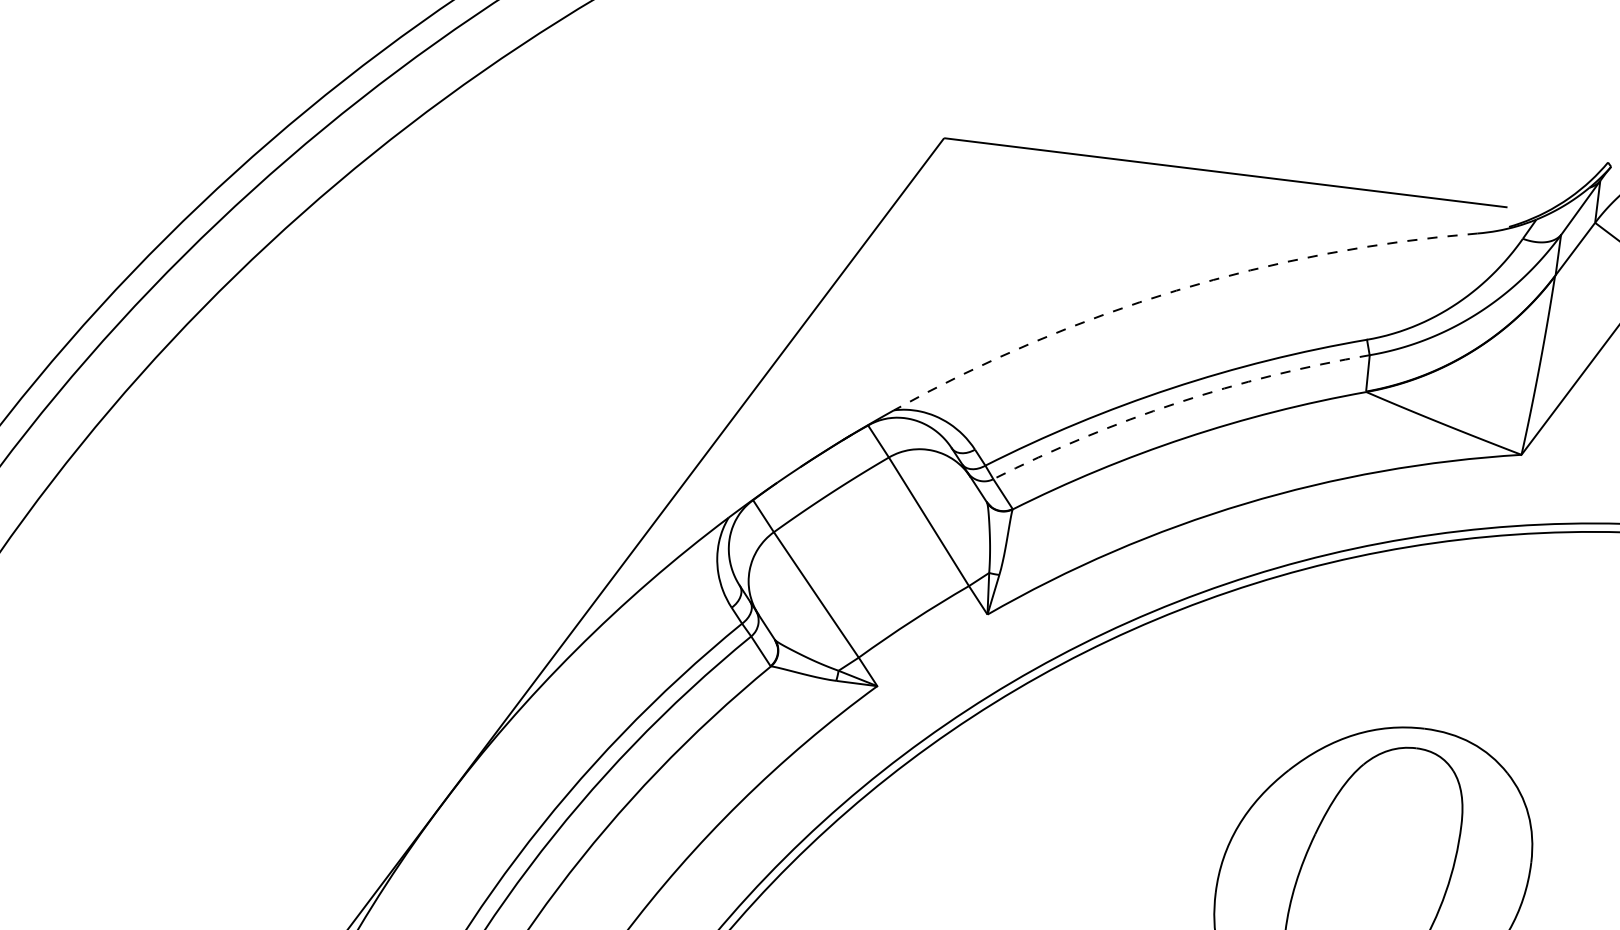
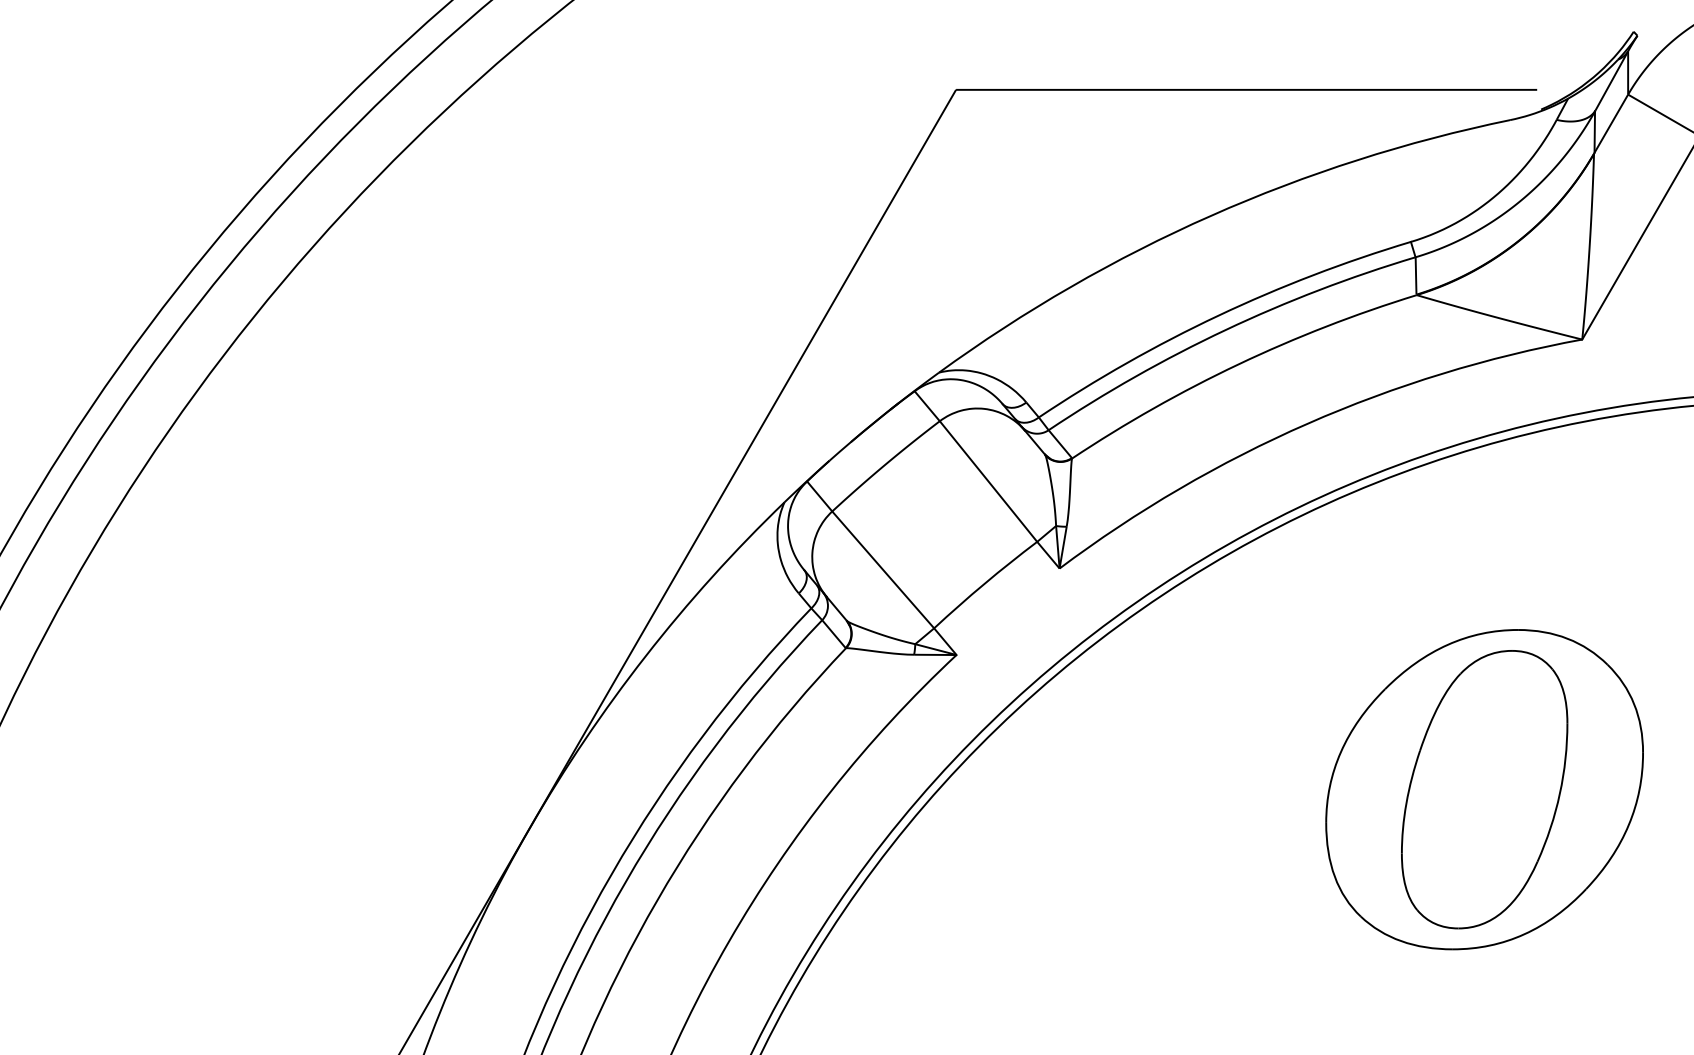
arc: (1176, 290) -> (1211, 215), dashed -> solid
arc: (1176, 403) -> (1225, 330), dashed -> solid

